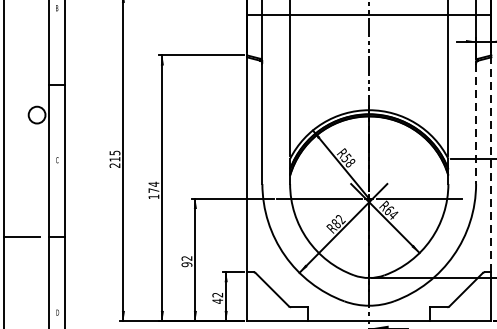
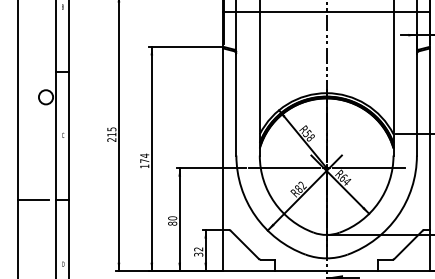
line: (475, 123) -> (416, 104), dashed -> solid
line: (490, 165) -> (429, 139), dashed -> solid
text: (186, 260) -> (172, 220), 92 -> 80
text: (217, 301) -> (198, 254), 42 -> 32

